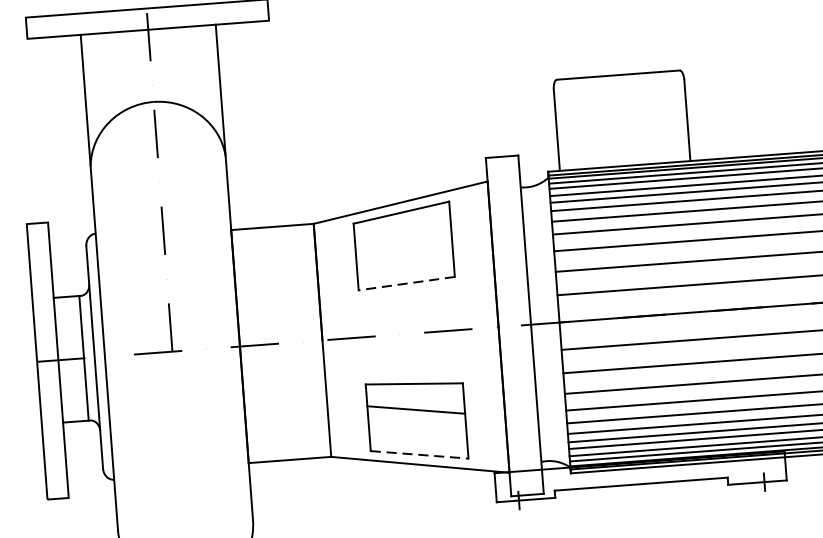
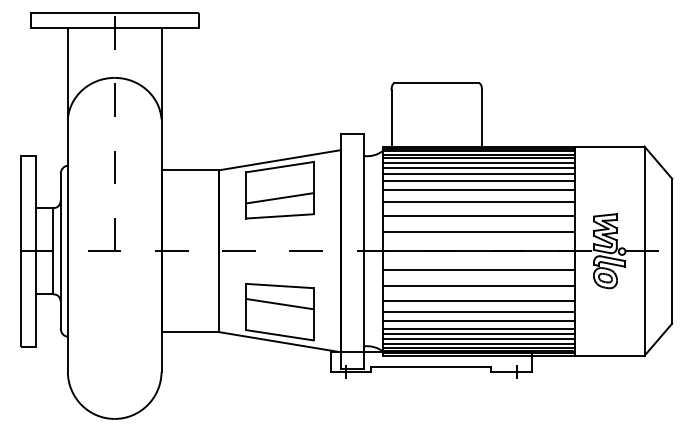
line: (404, 257) -> (279, 198), added
line: (406, 283) -> (279, 216), dashed -> solid
line: (419, 455) -> (279, 335), dashed -> solid

